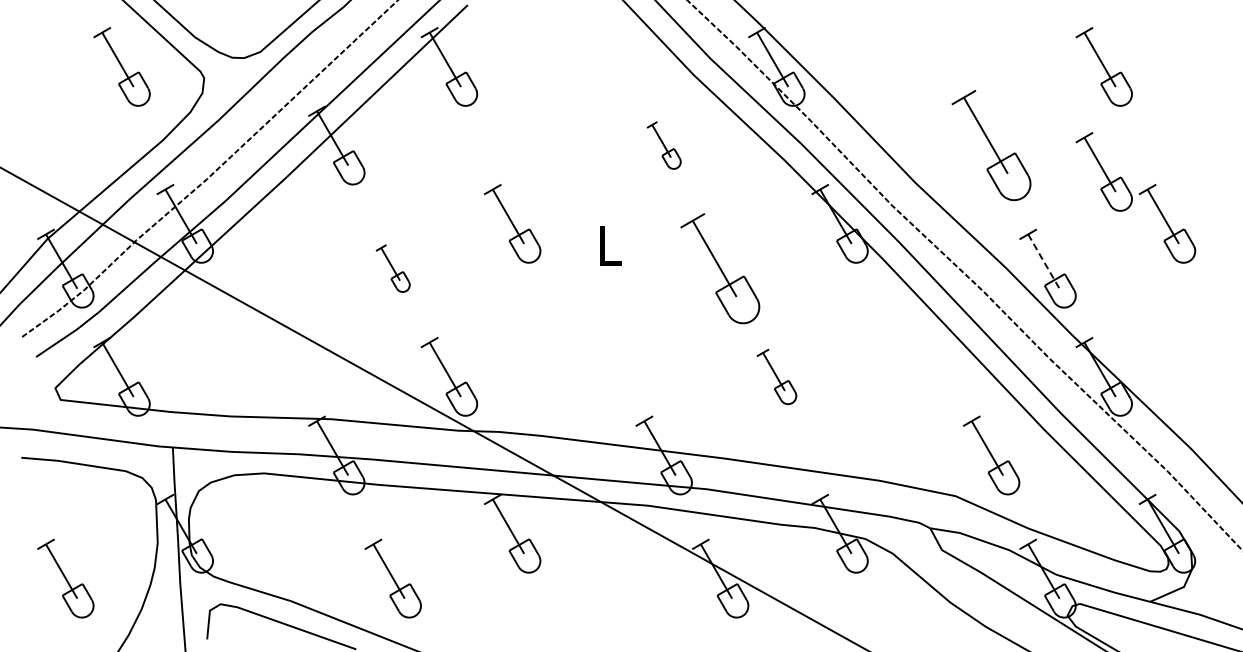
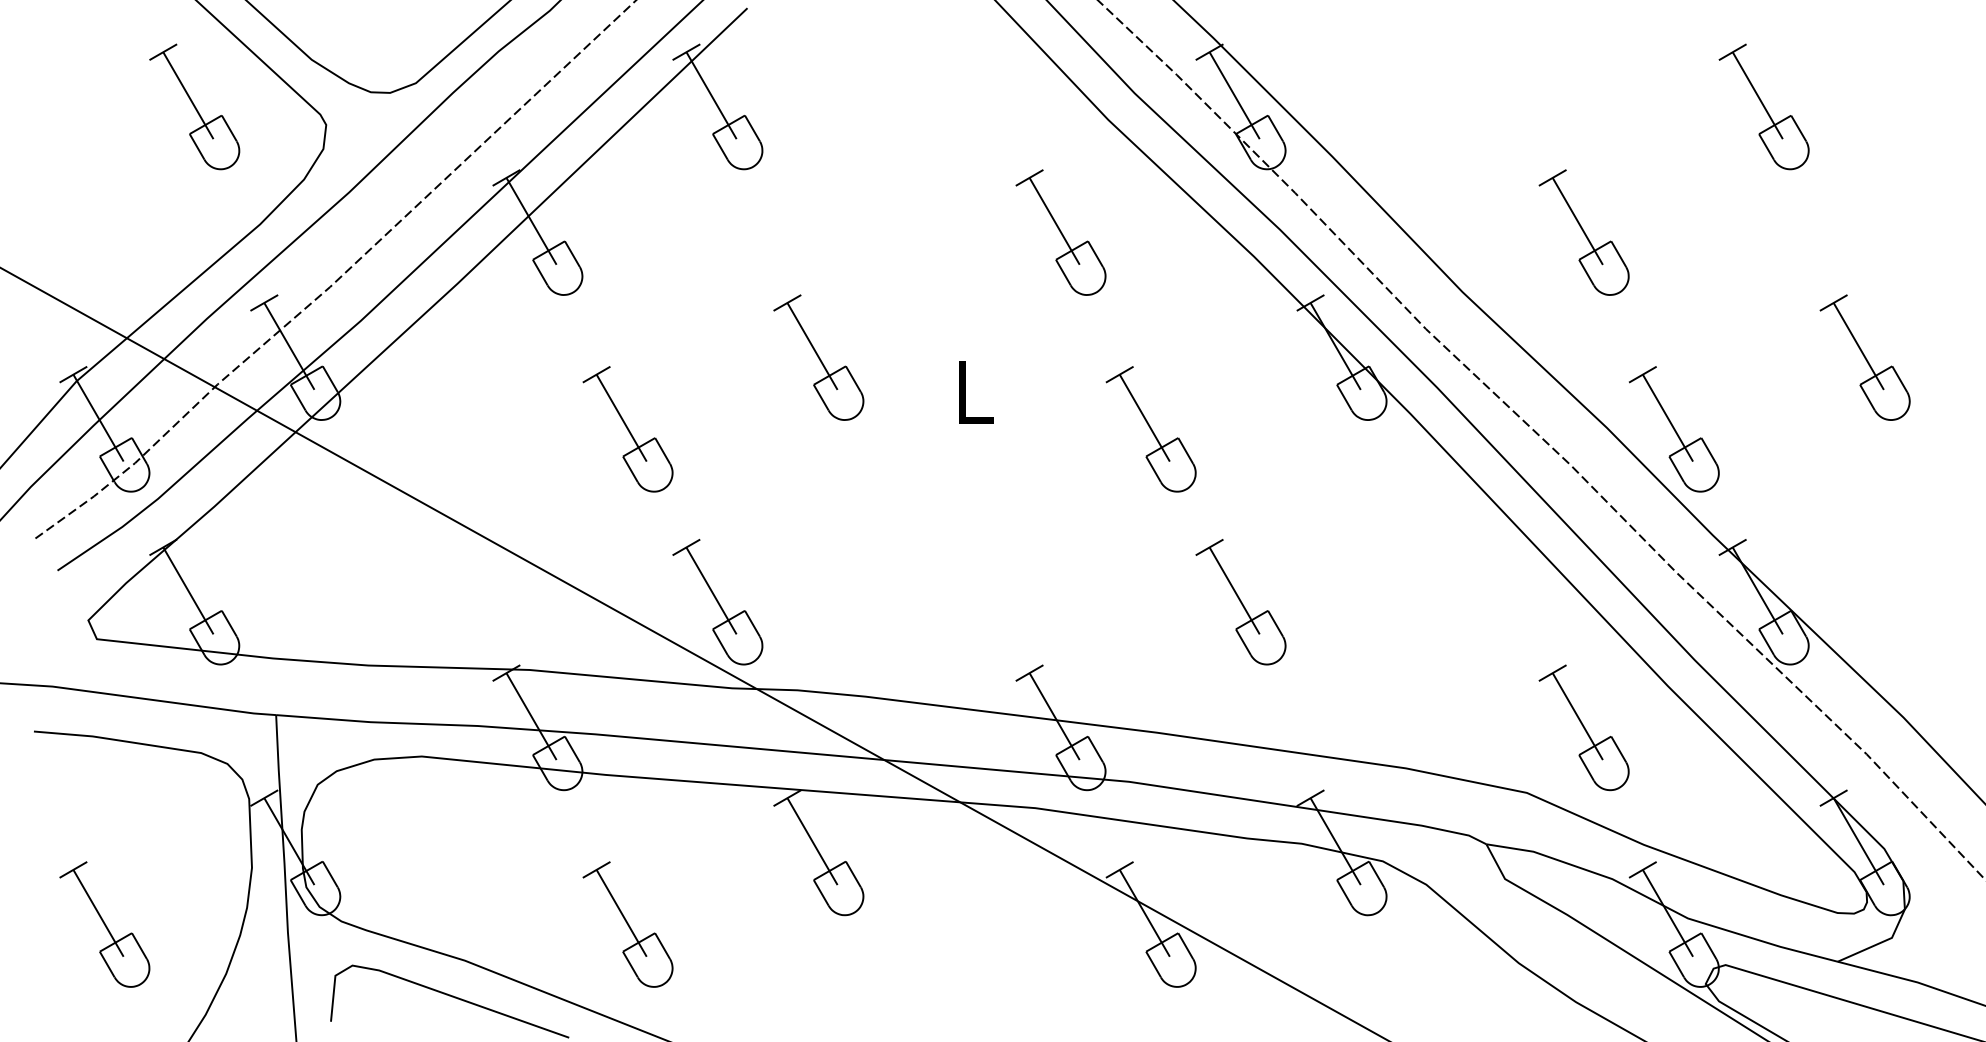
part: (663, 145) -> (1060, 232), size x1.67
part: (991, 145) -> (1584, 232), size x0.71
part: (1103, 171) -> (1763, 274), removed
line: (1044, 262) -> (1668, 419), dashed -> solid
part: (392, 268) -> (627, 429), size x1.67
part: (720, 268) -> (1151, 429), size x0.71
part: (776, 376) -> (1240, 601), size x1.43

